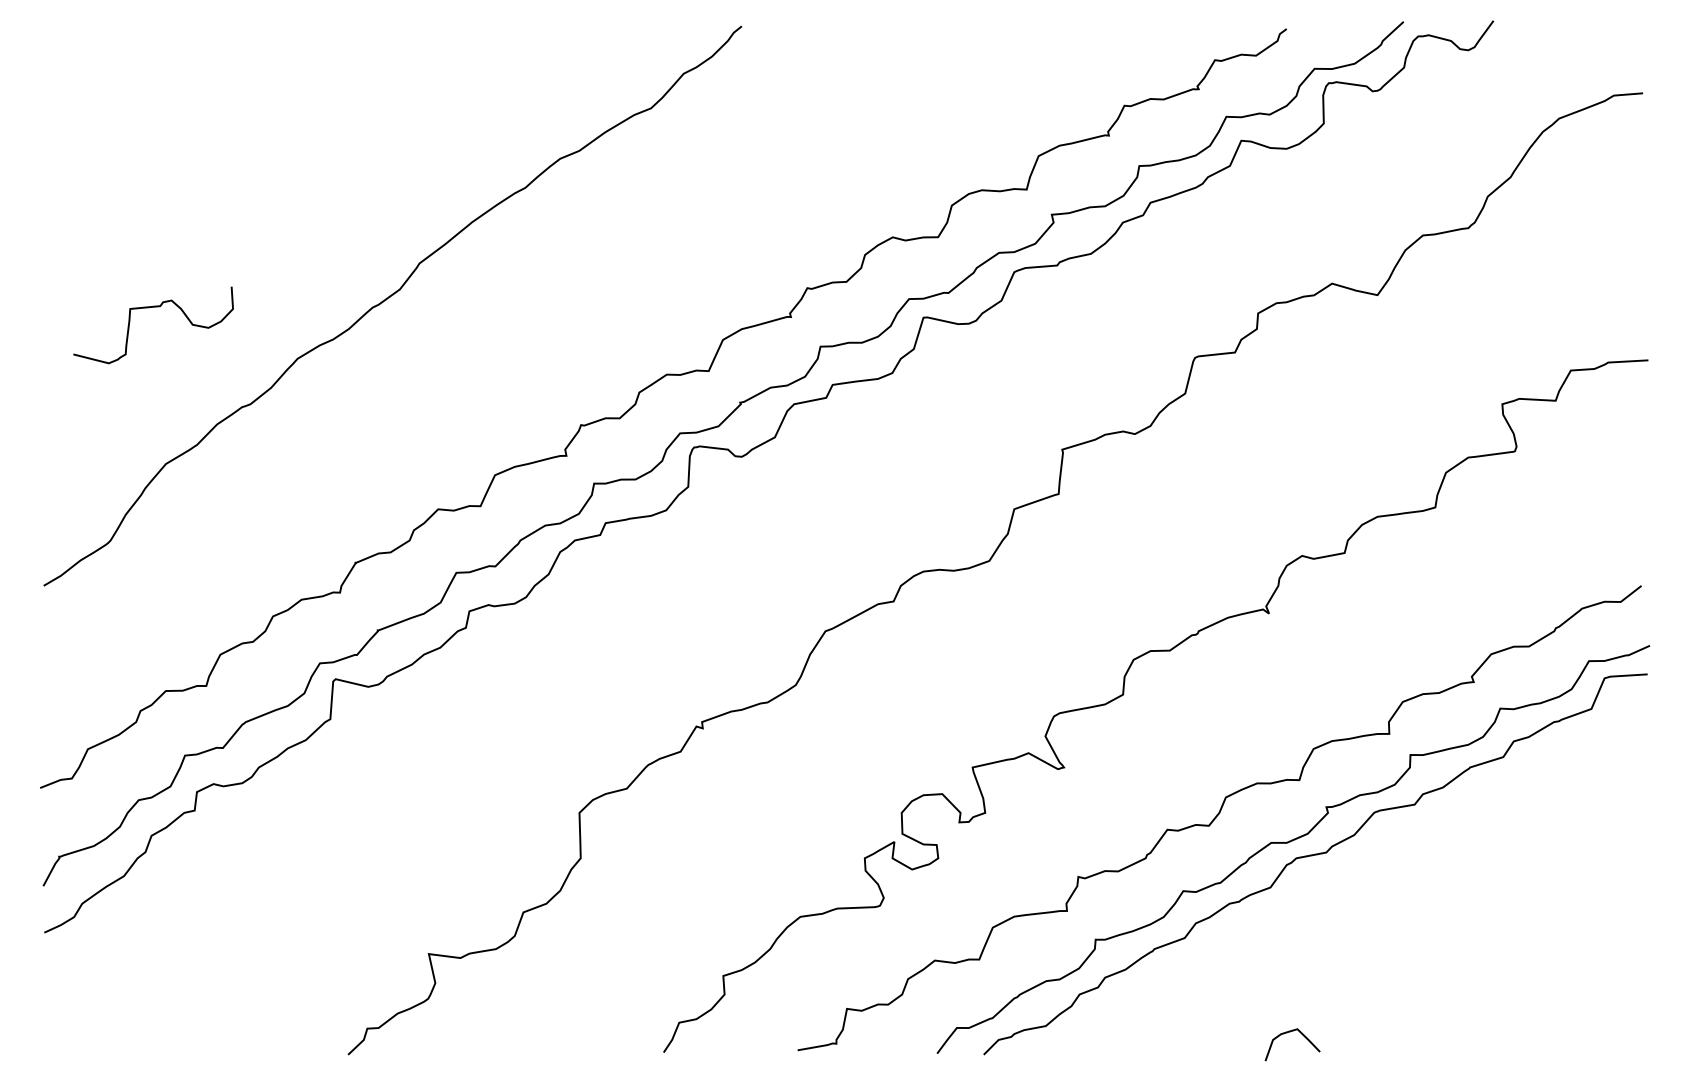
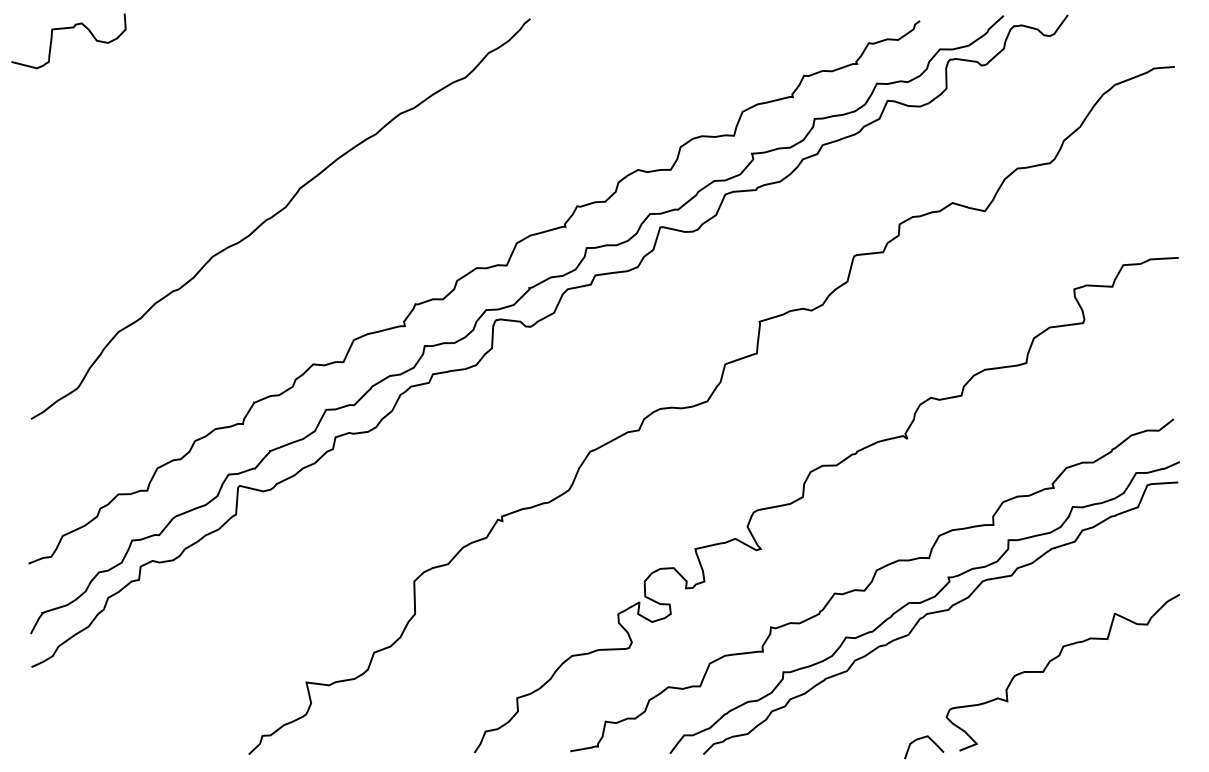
curve: (149, 308) -> (65, 29), moved
curve: (1475, 921) -> (1055, 659), added

